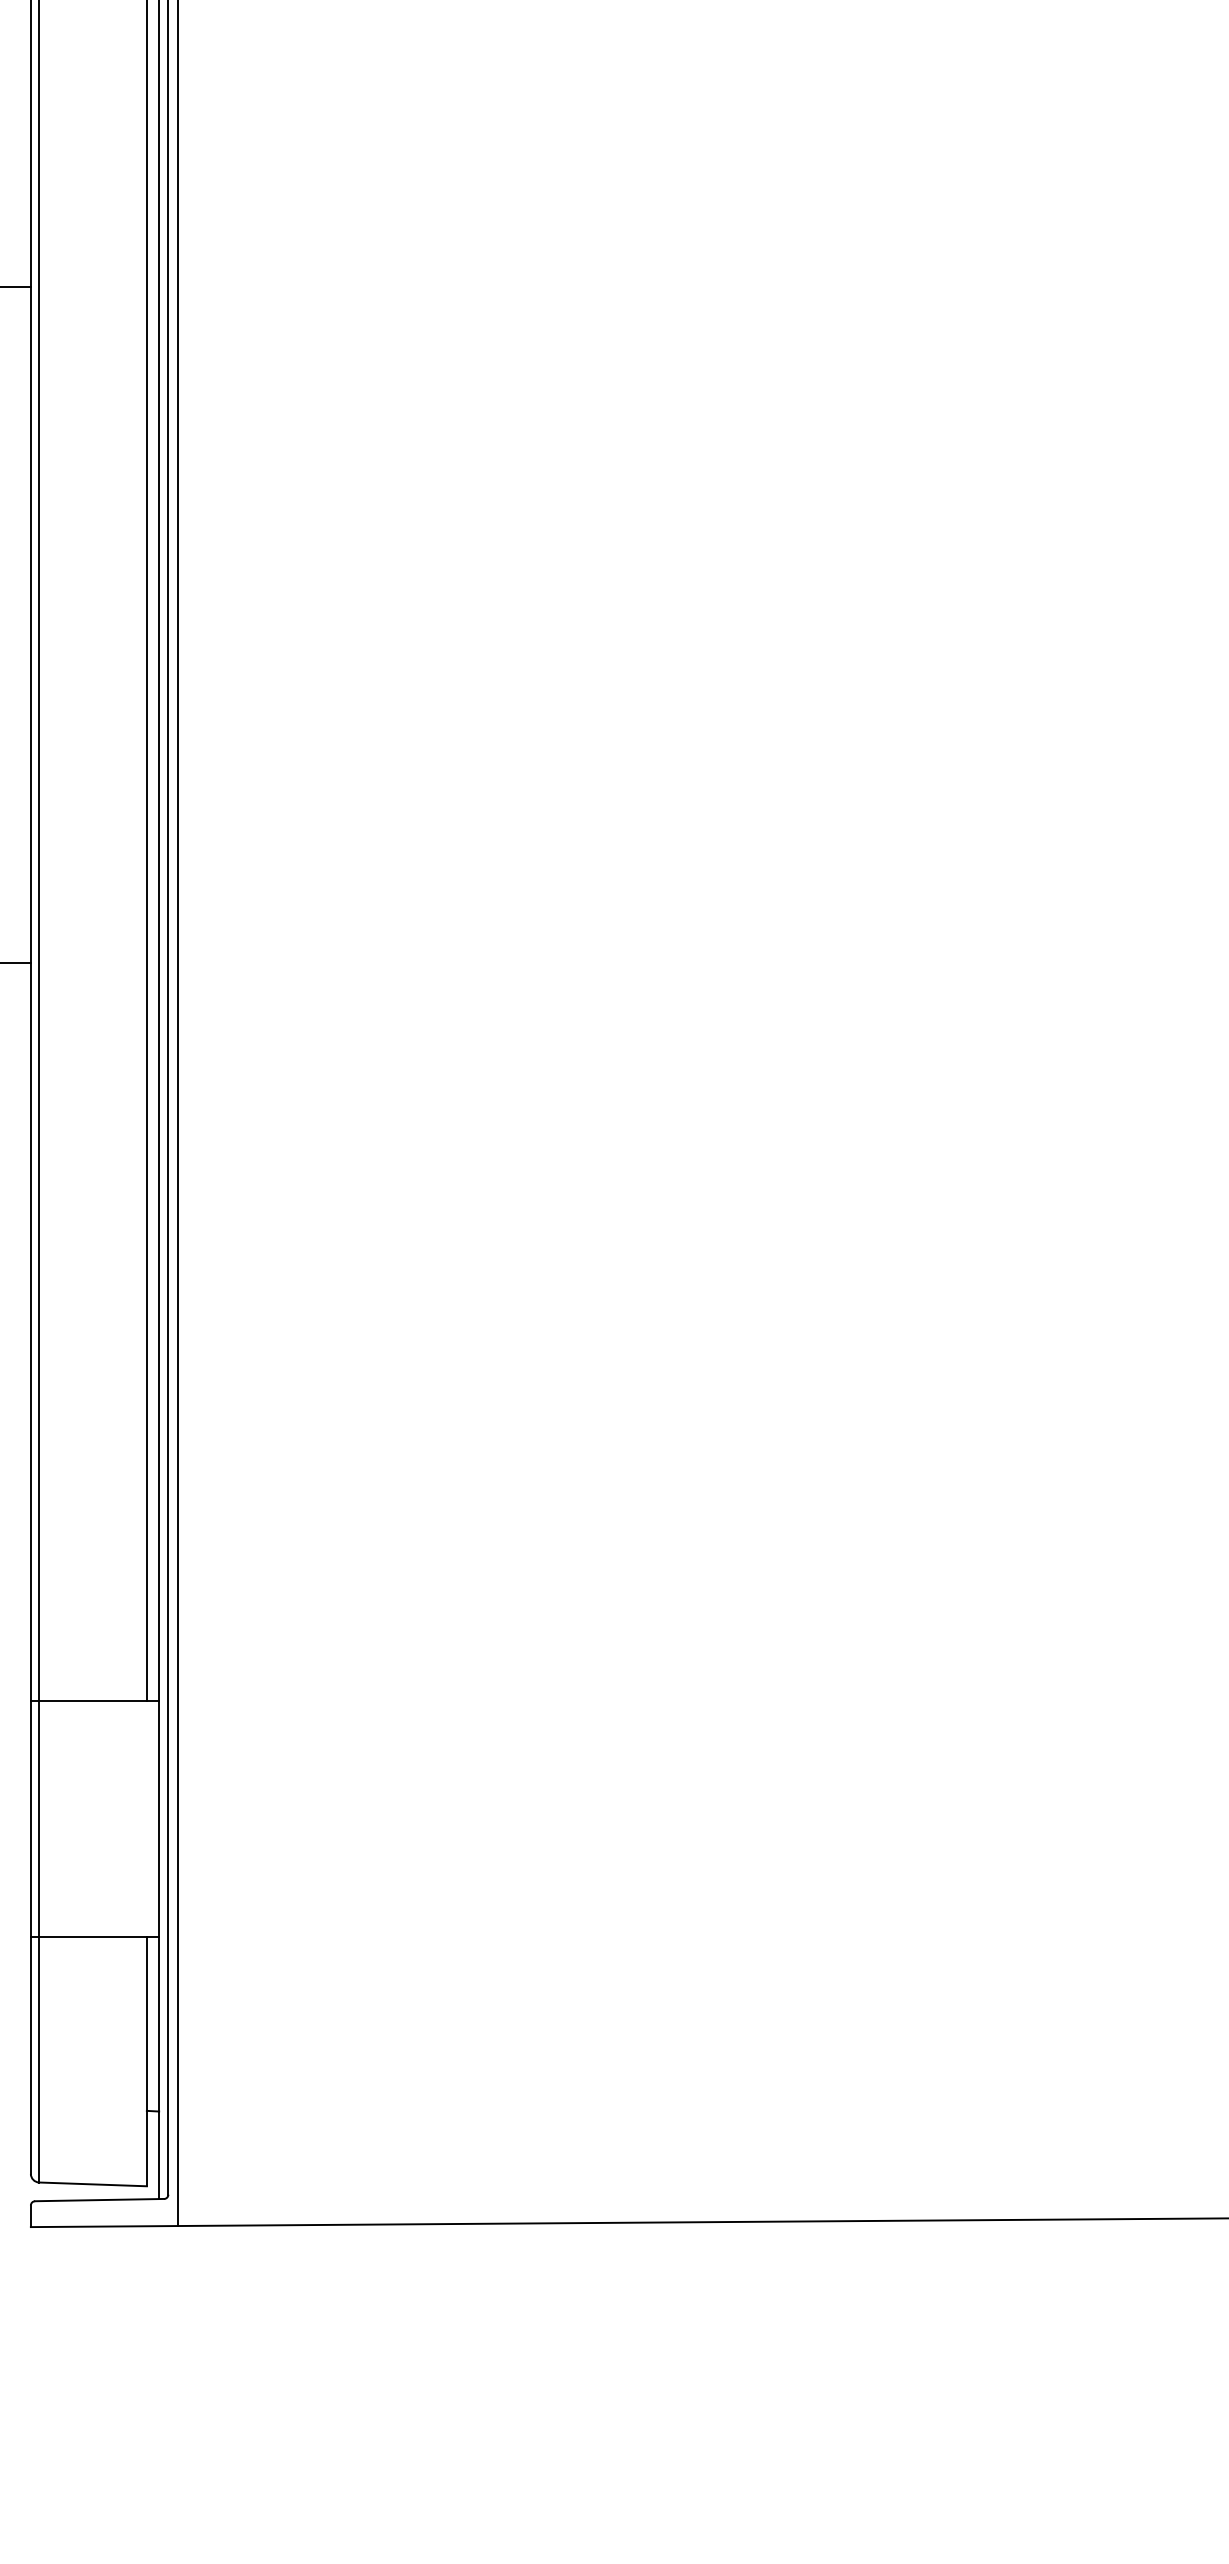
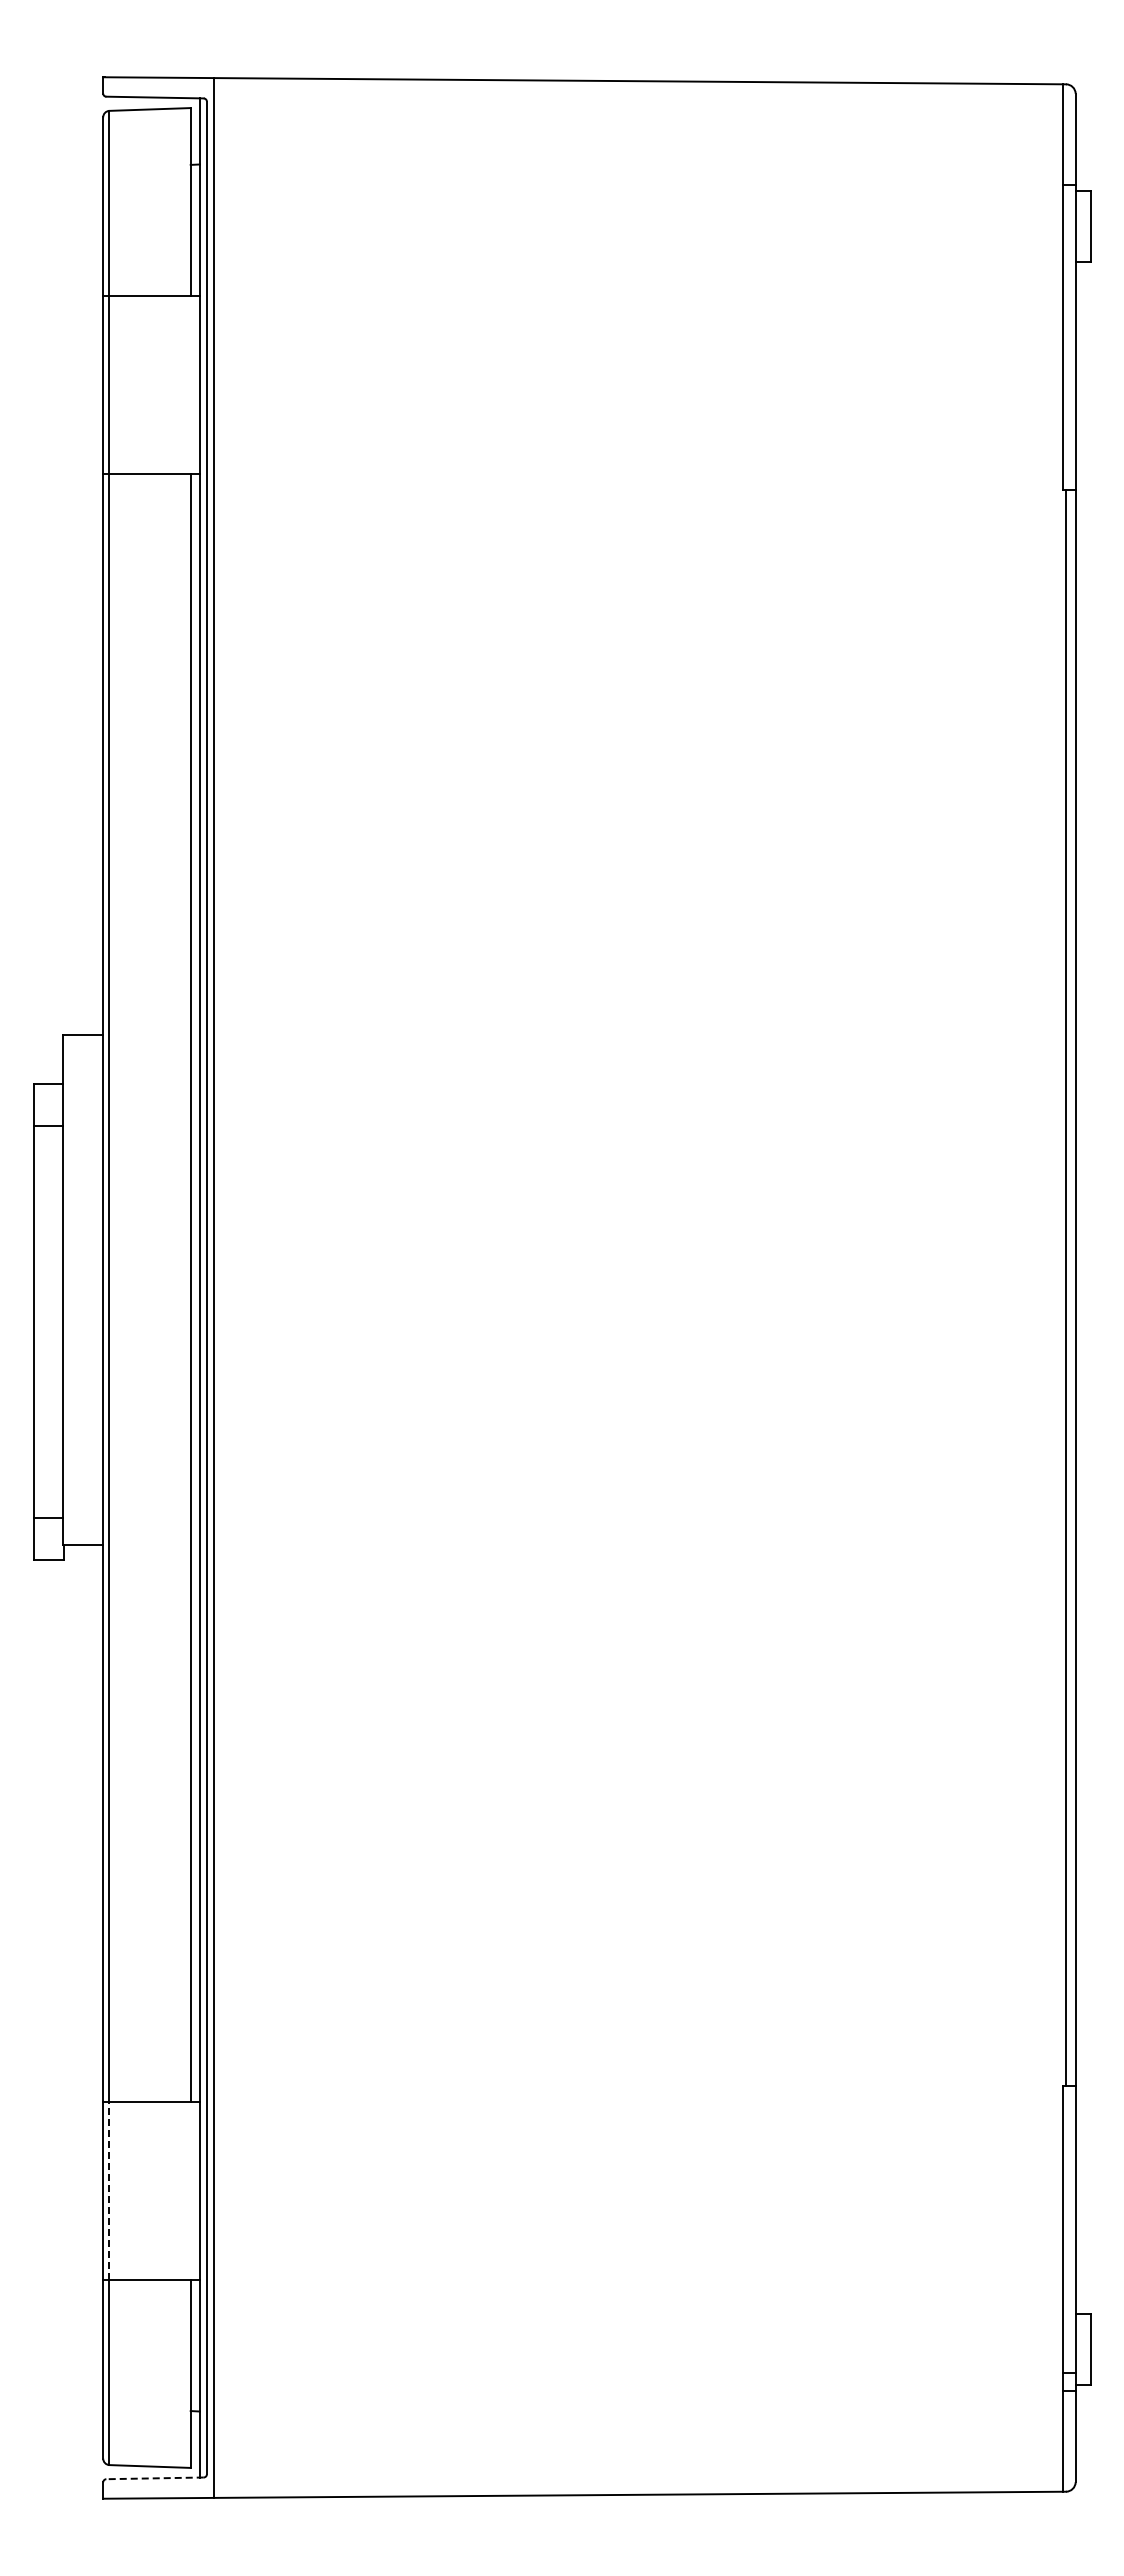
line: (39, 1818) -> (109, 2190), solid -> dashed
line: (100, 2200) -> (155, 2478), solid -> dashed

